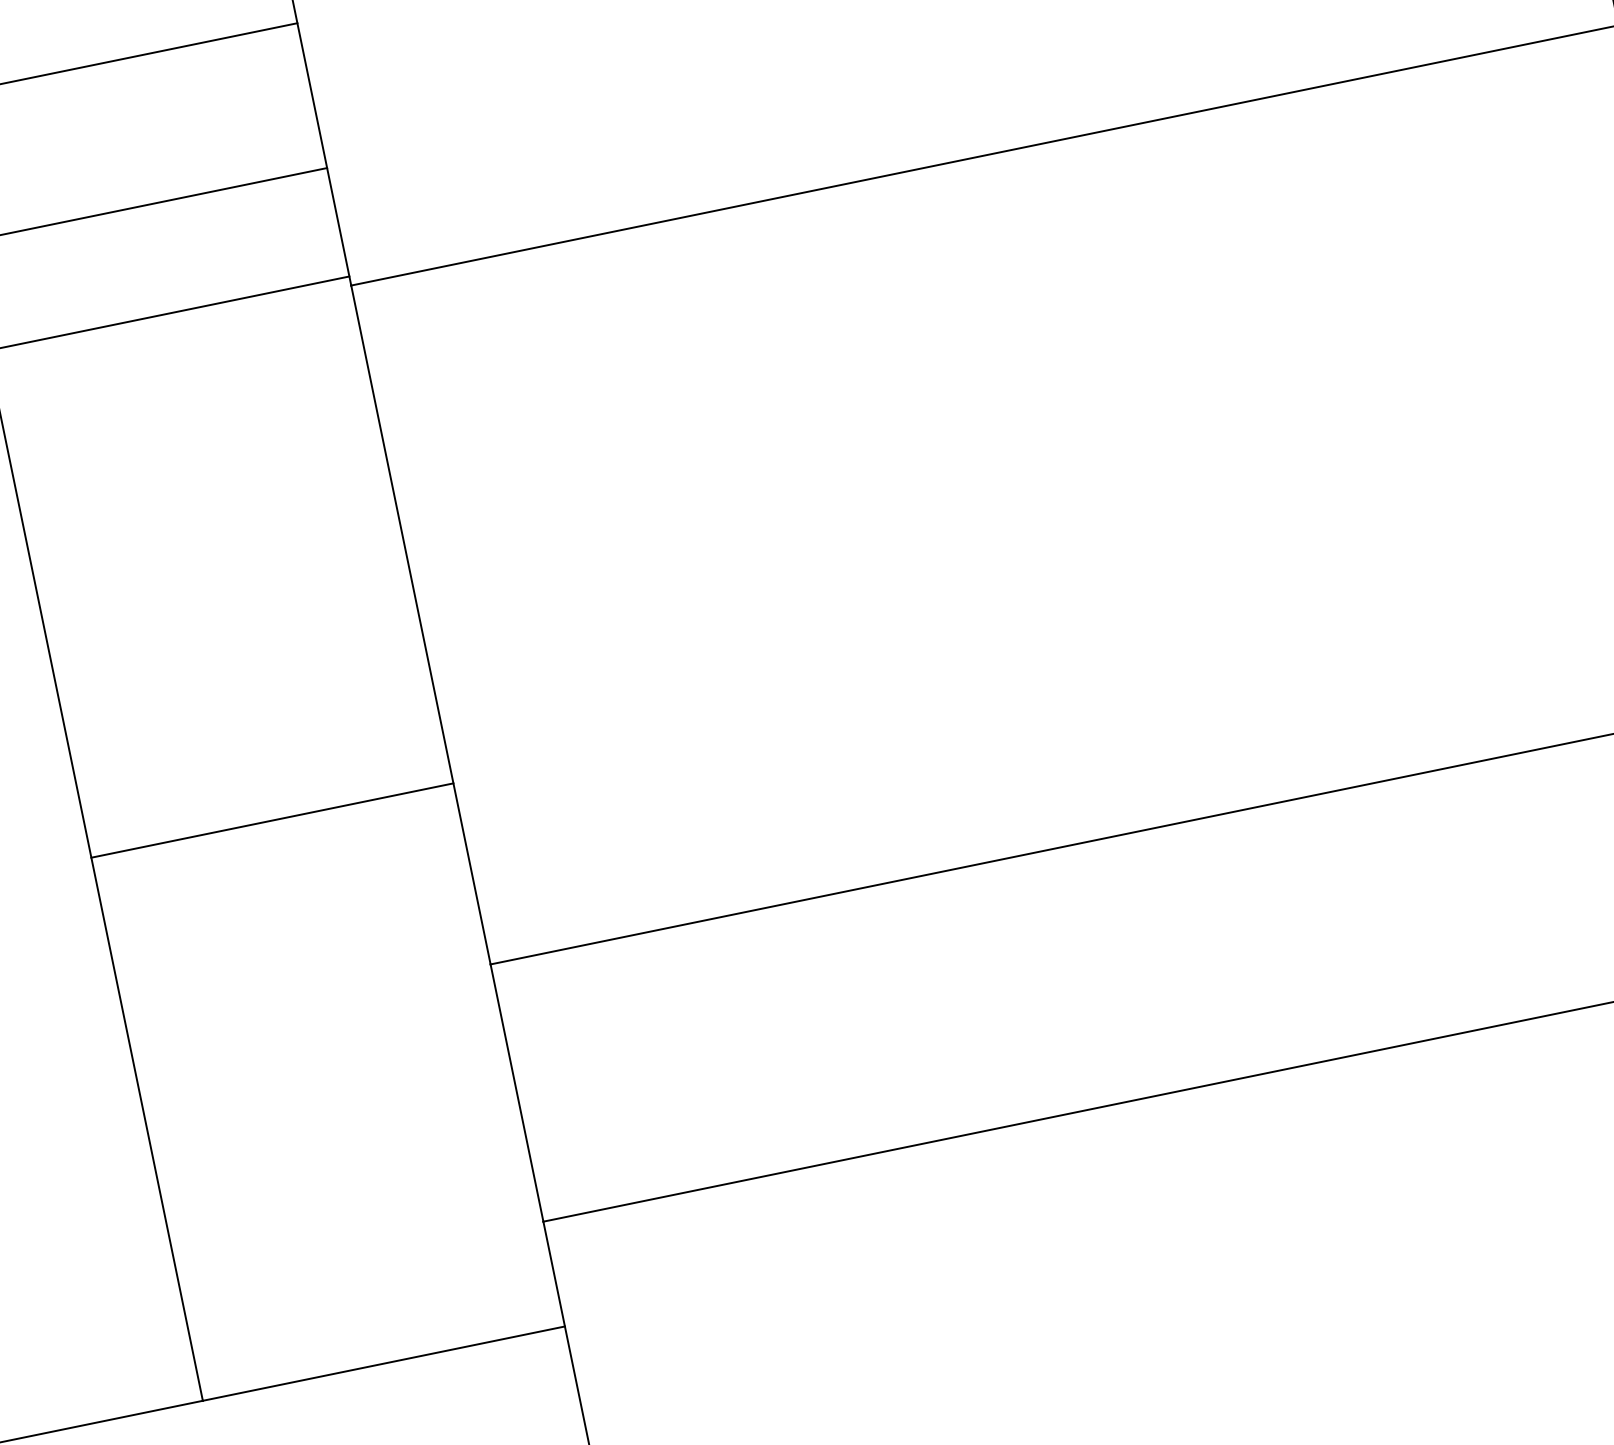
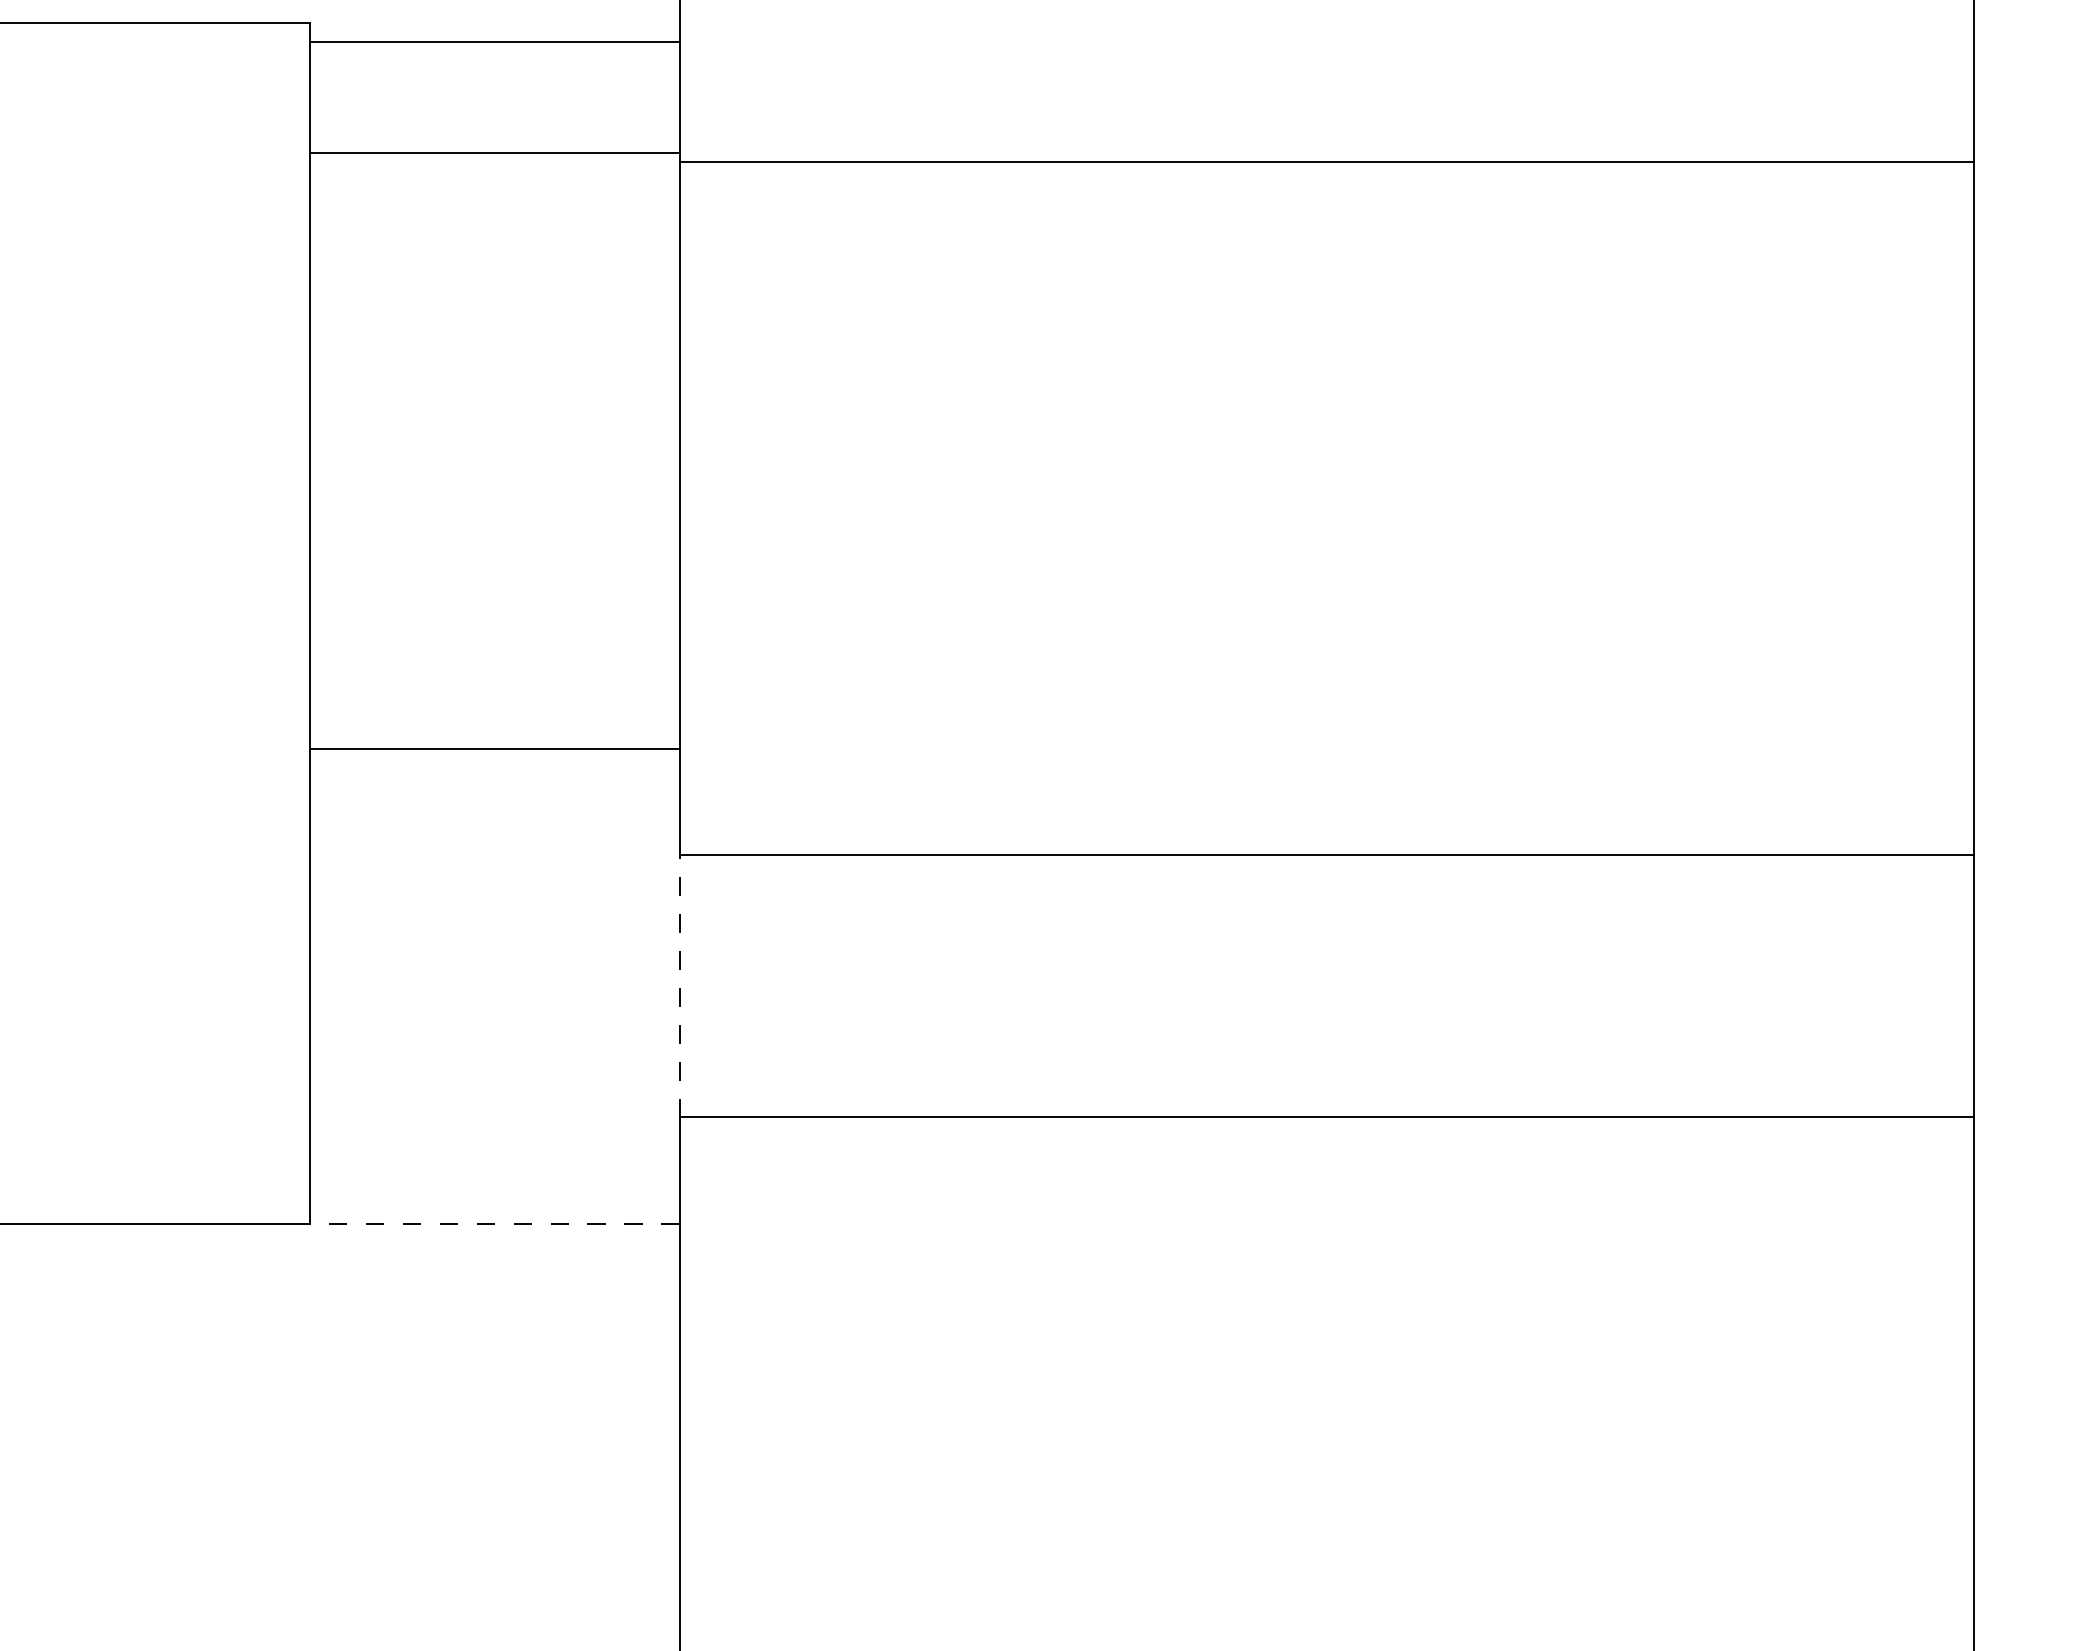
line: (271, 821) -> (494, 749), moved
line: (516, 1092) -> (679, 985), solid -> dashed
line: (384, 1363) -> (495, 1224), solid -> dashed

